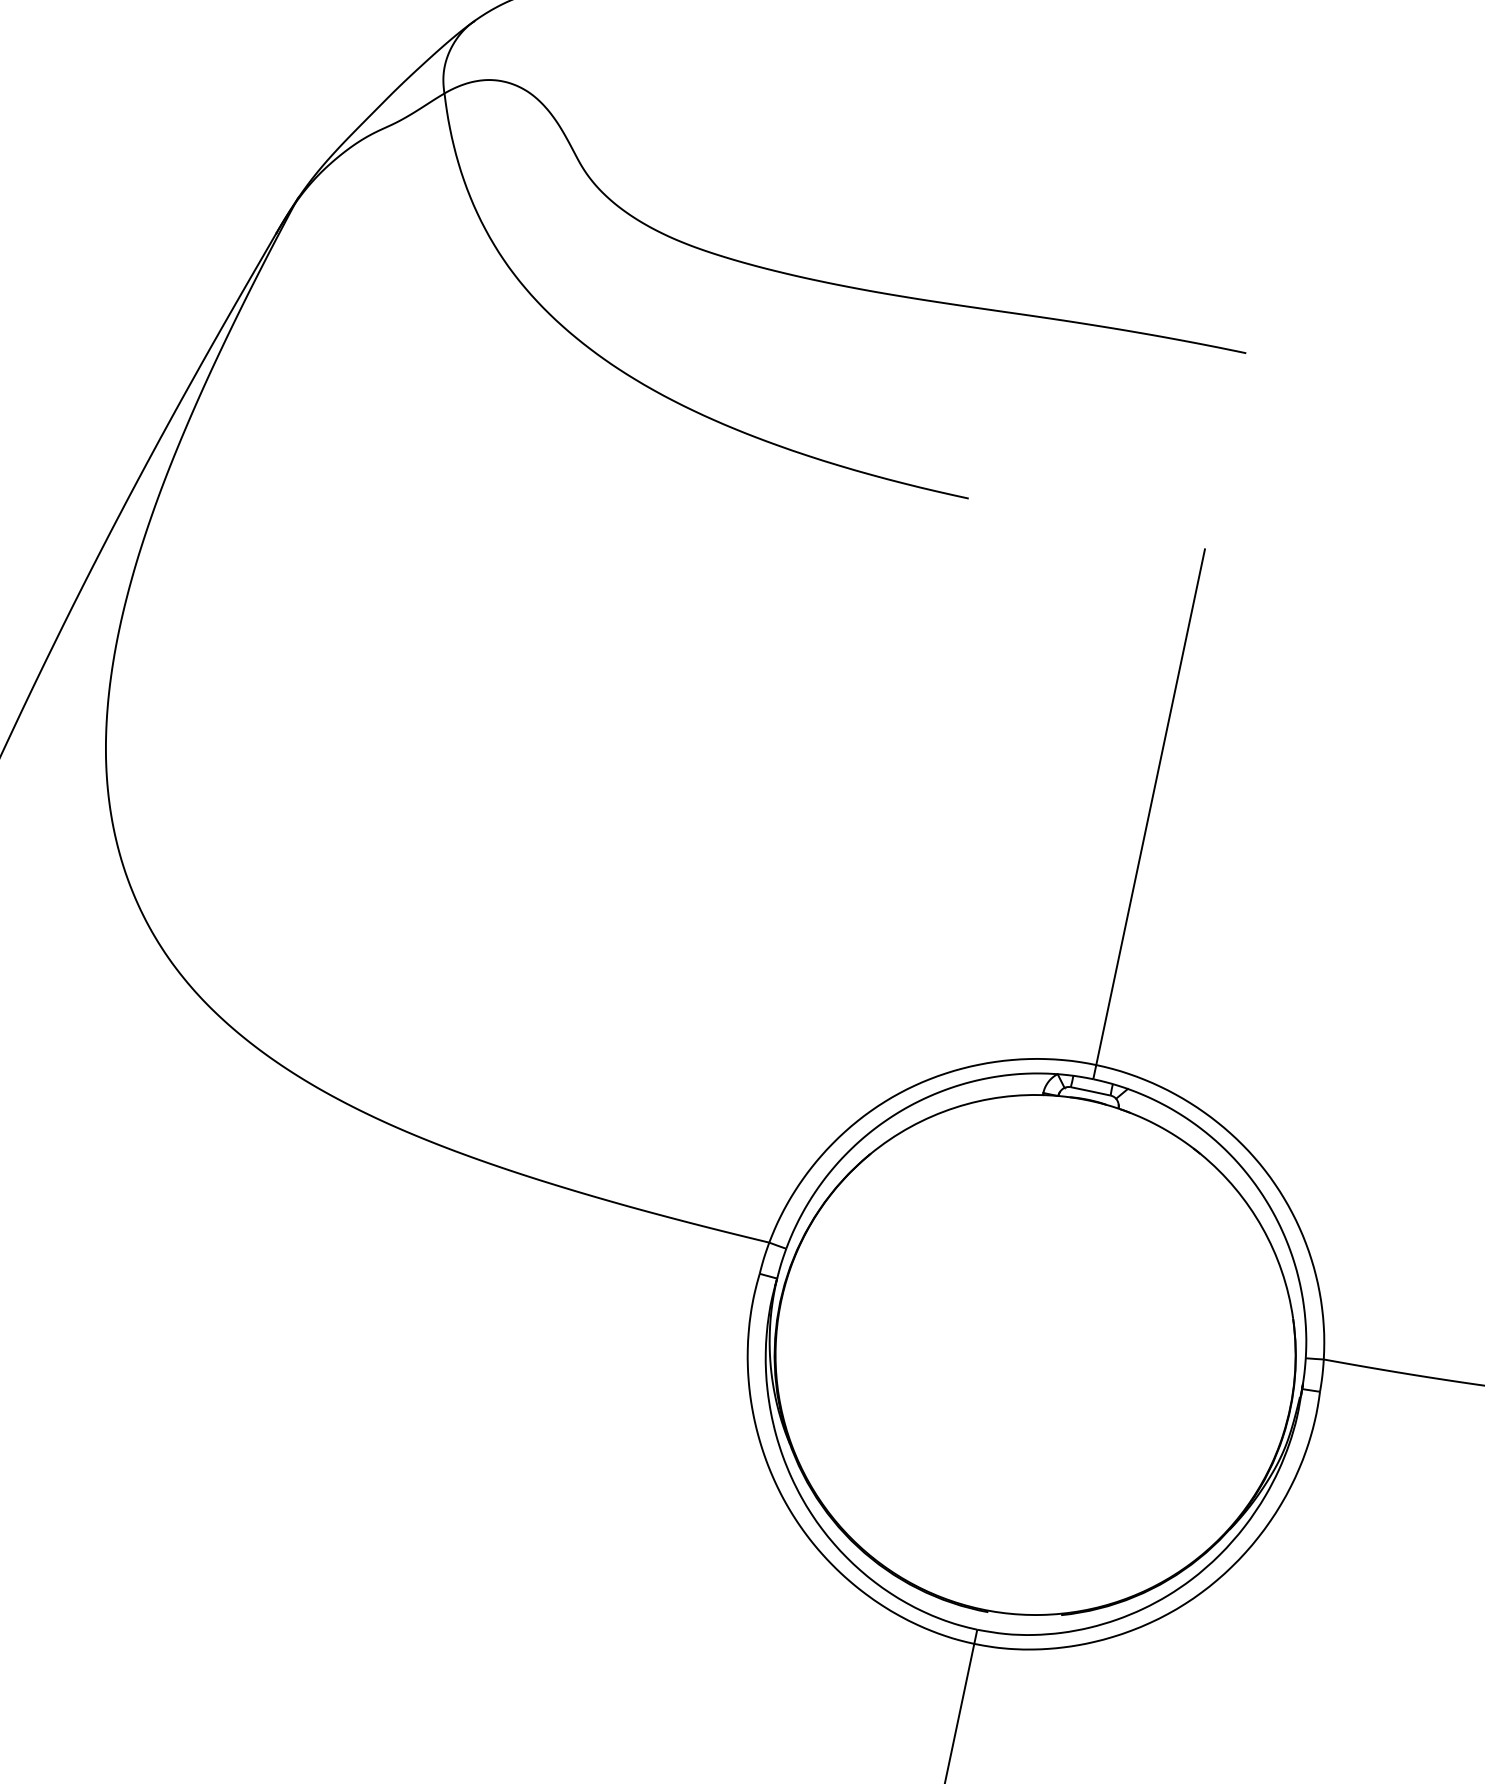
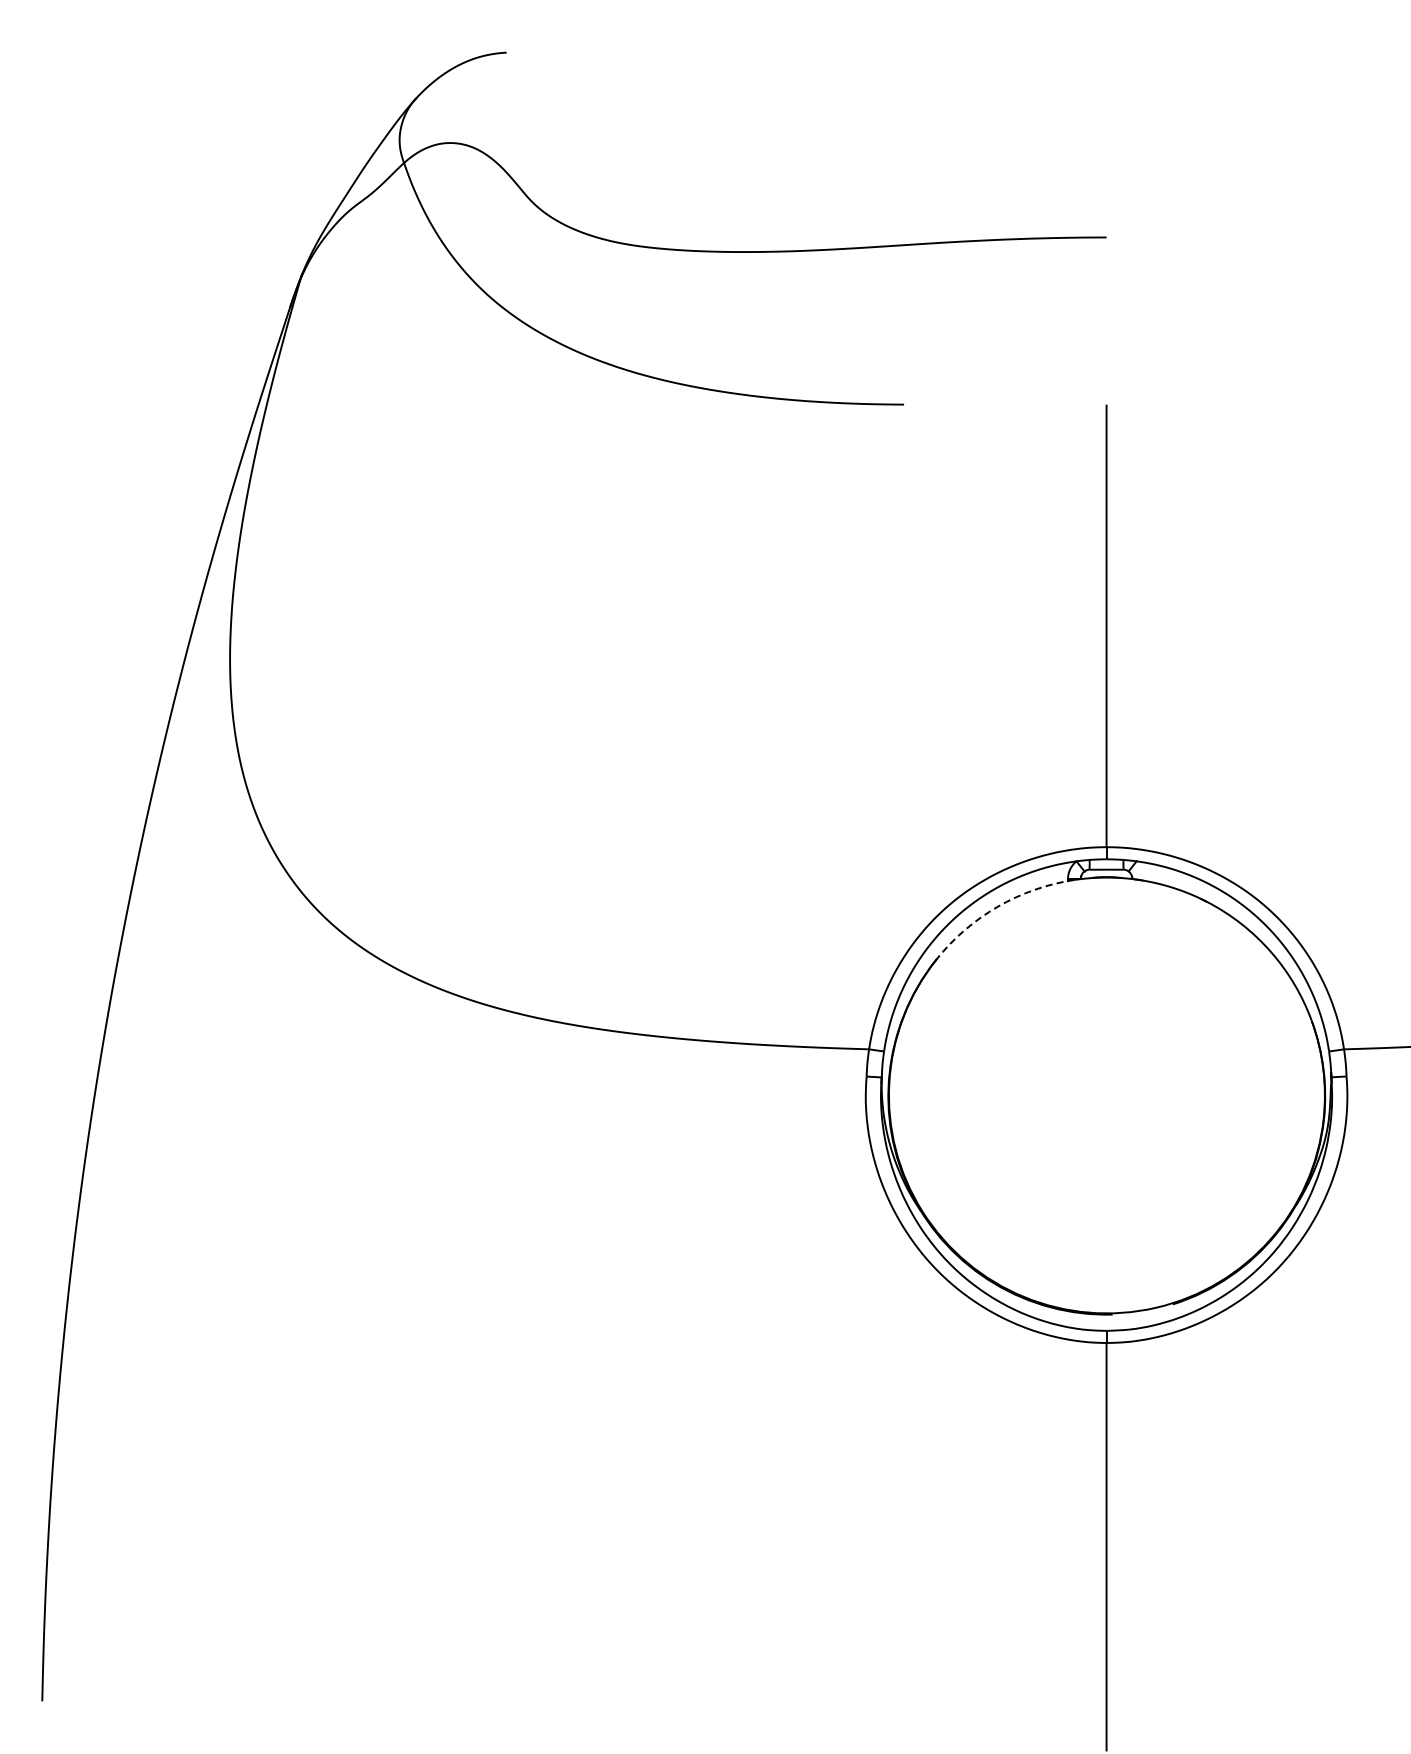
arc: (955, 1107) -> (998, 906), solid -> dashed

